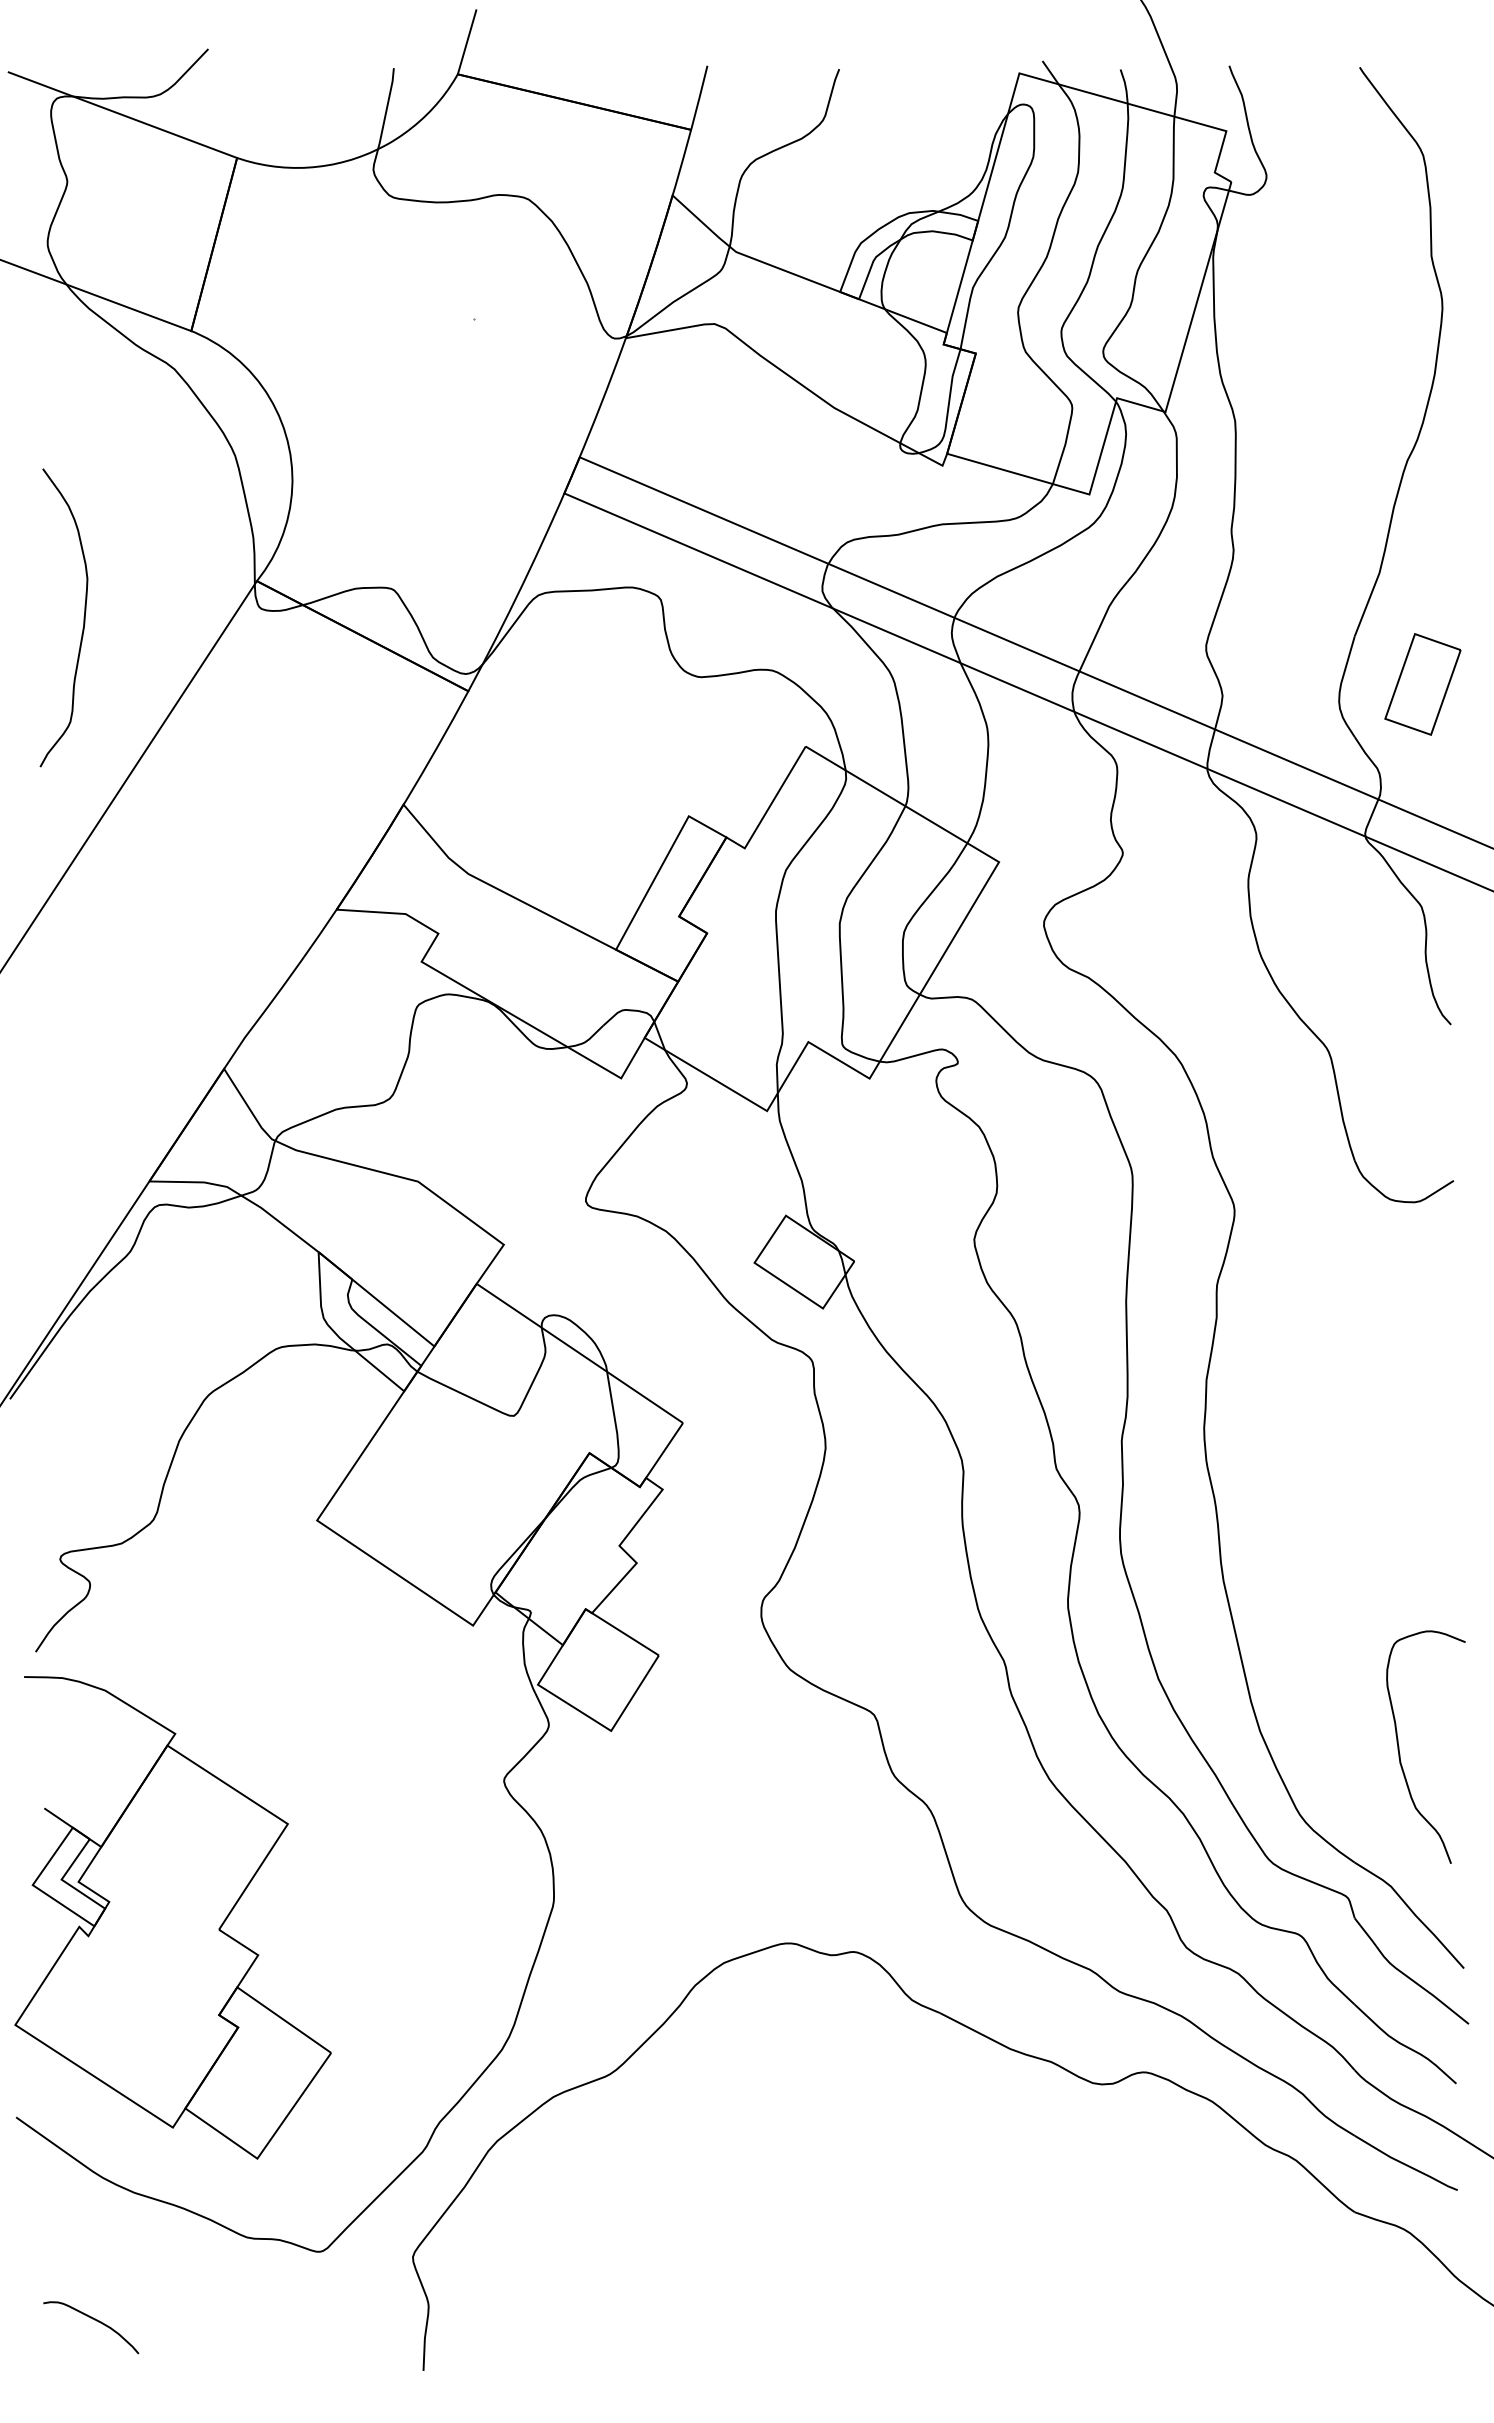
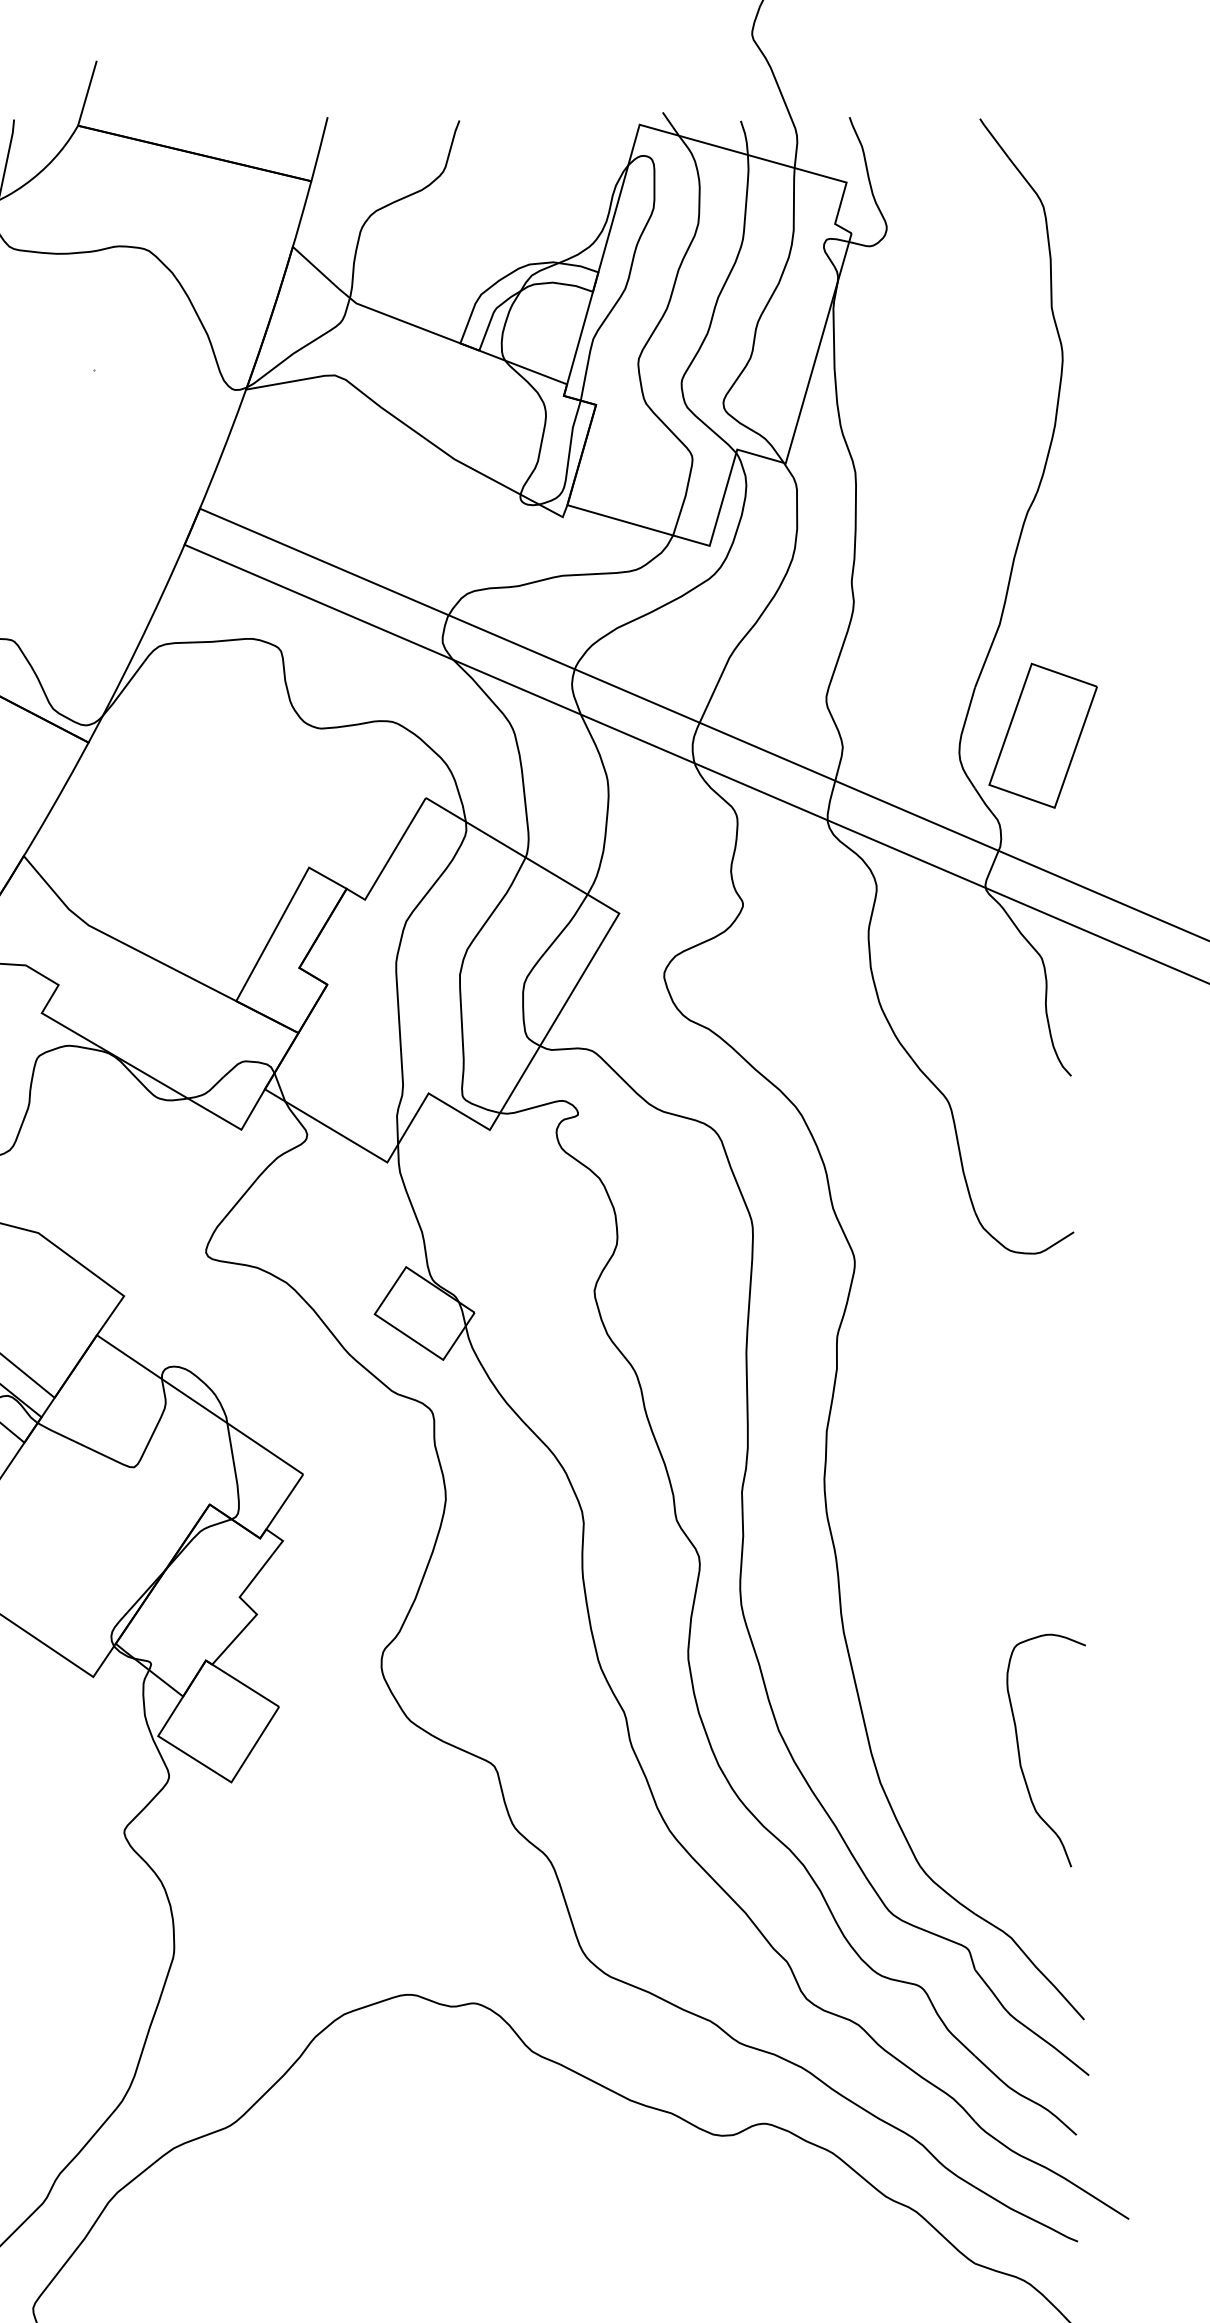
part: (1422, 684) -> (1042, 735), size x1.43
curve: (1400, 1753) -> (1020, 1756), moved

